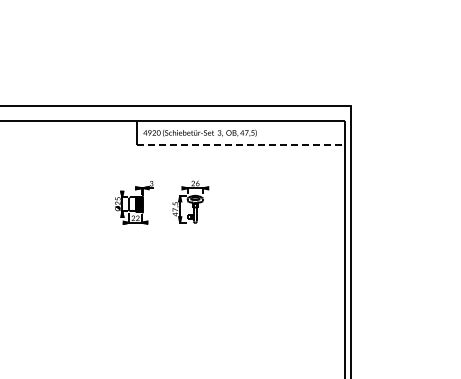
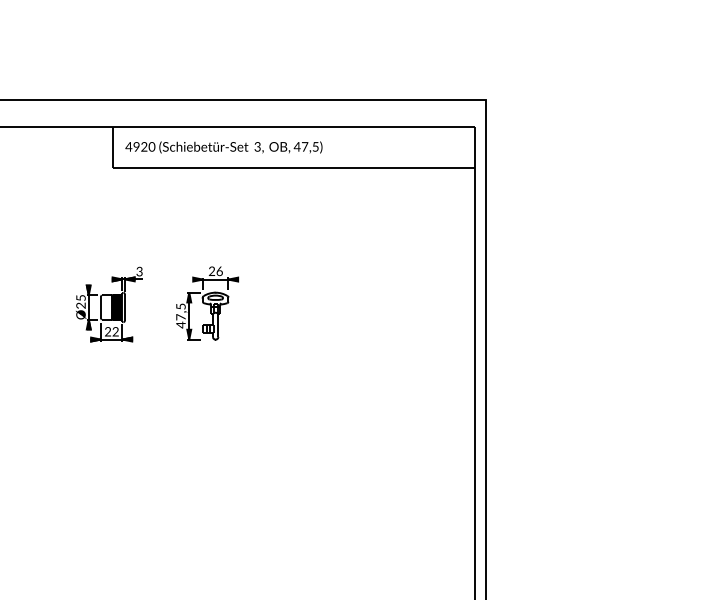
line: (241, 144) -> (295, 166), dashed -> solid
part: (172, 202) -> (175, 304), moved

